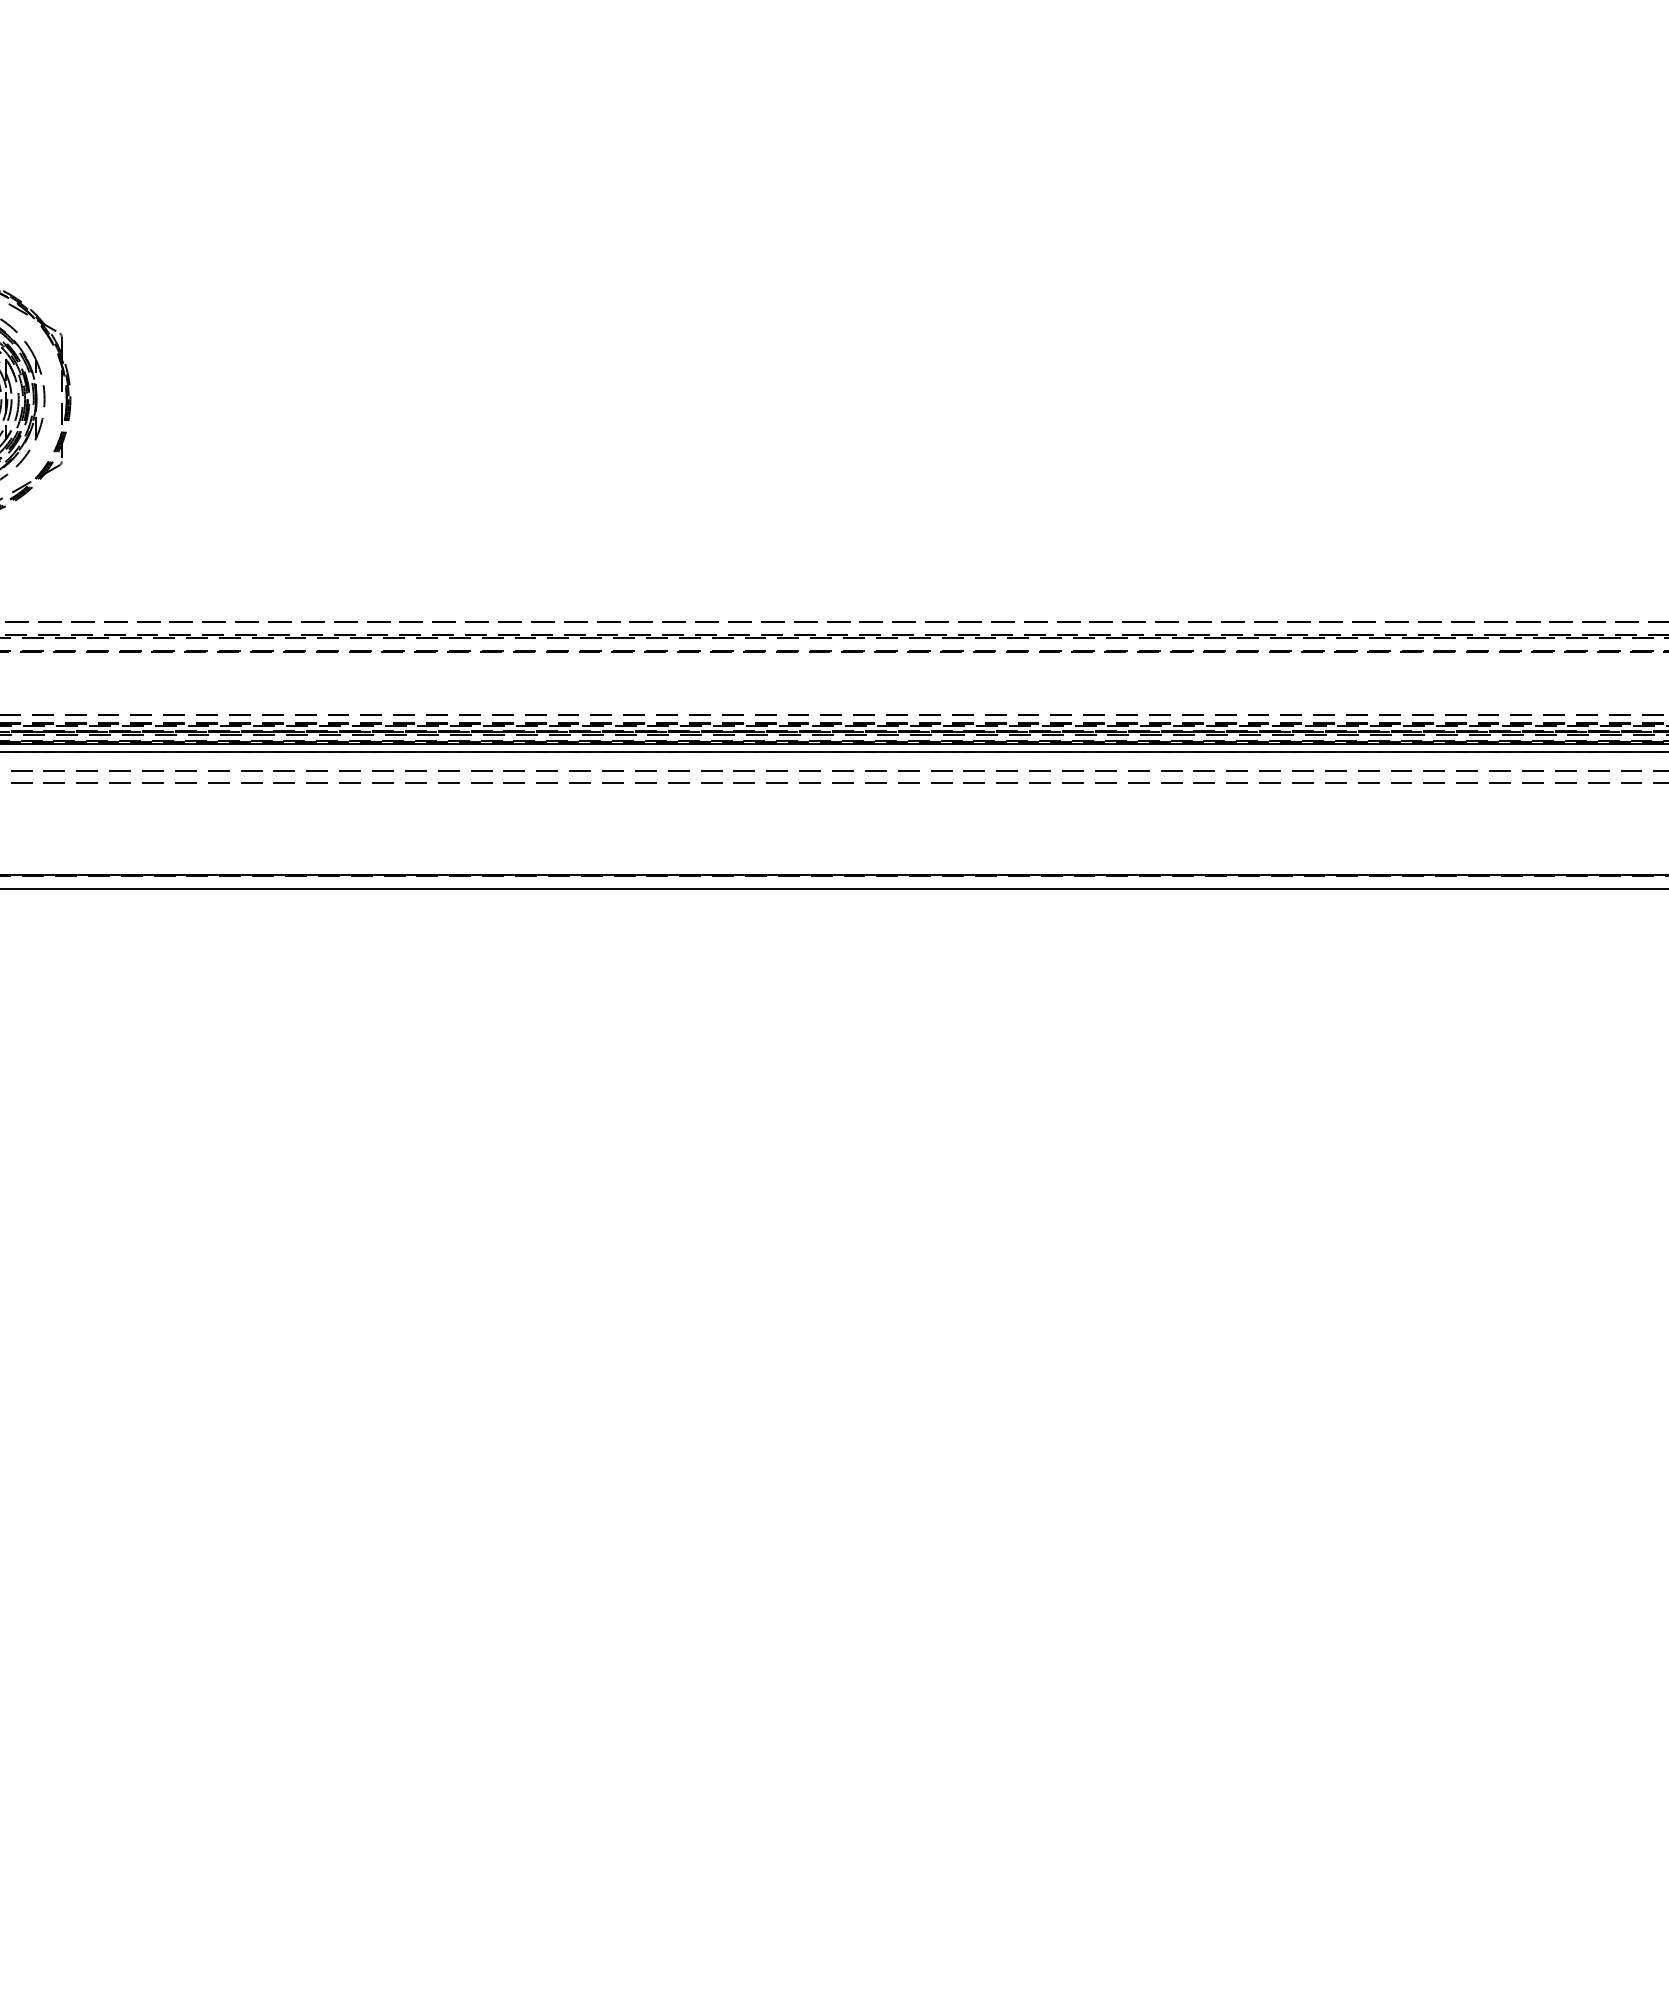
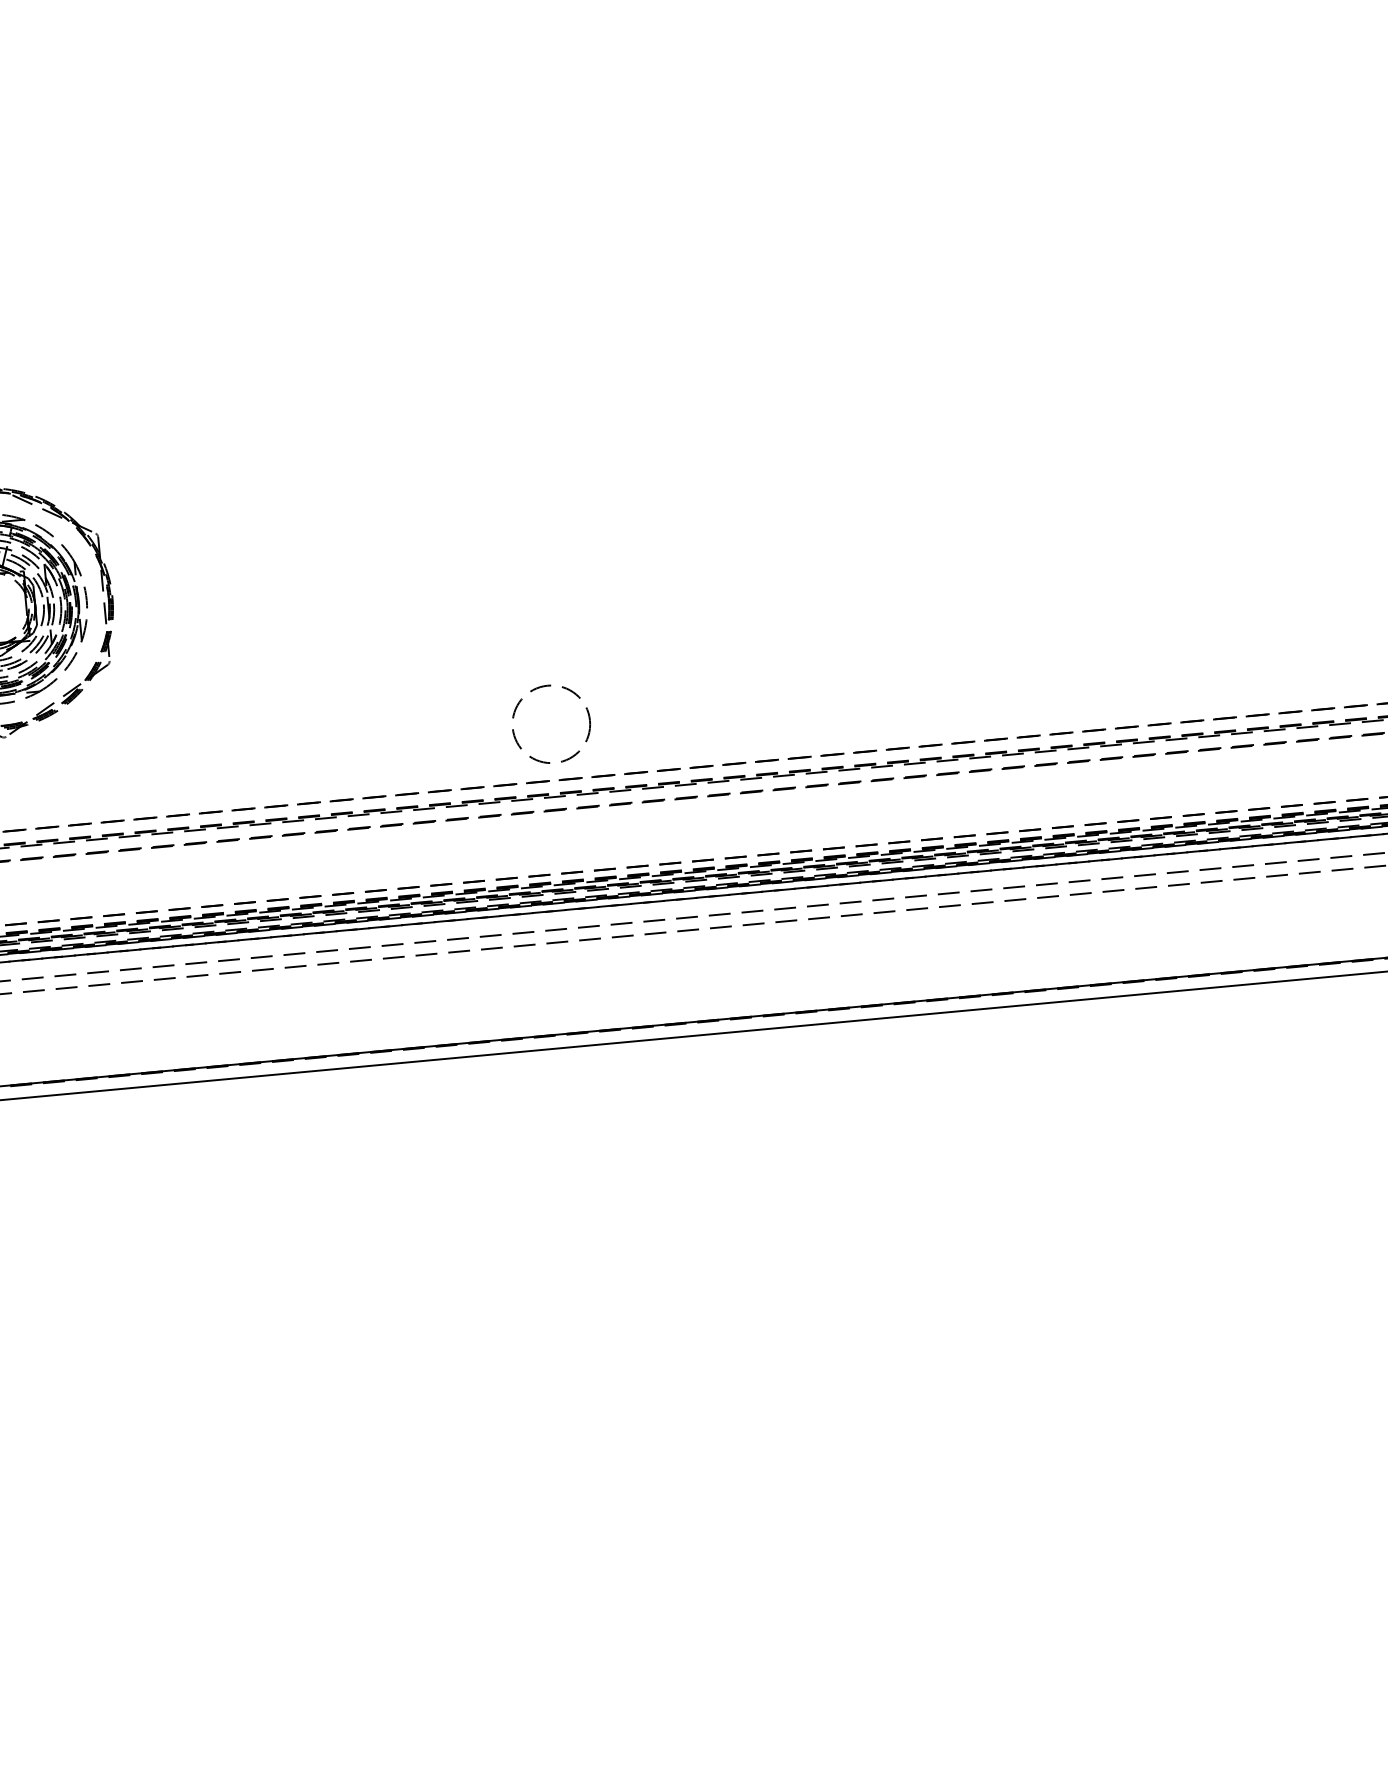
circle: (495, 564) -> (550, 723), added

